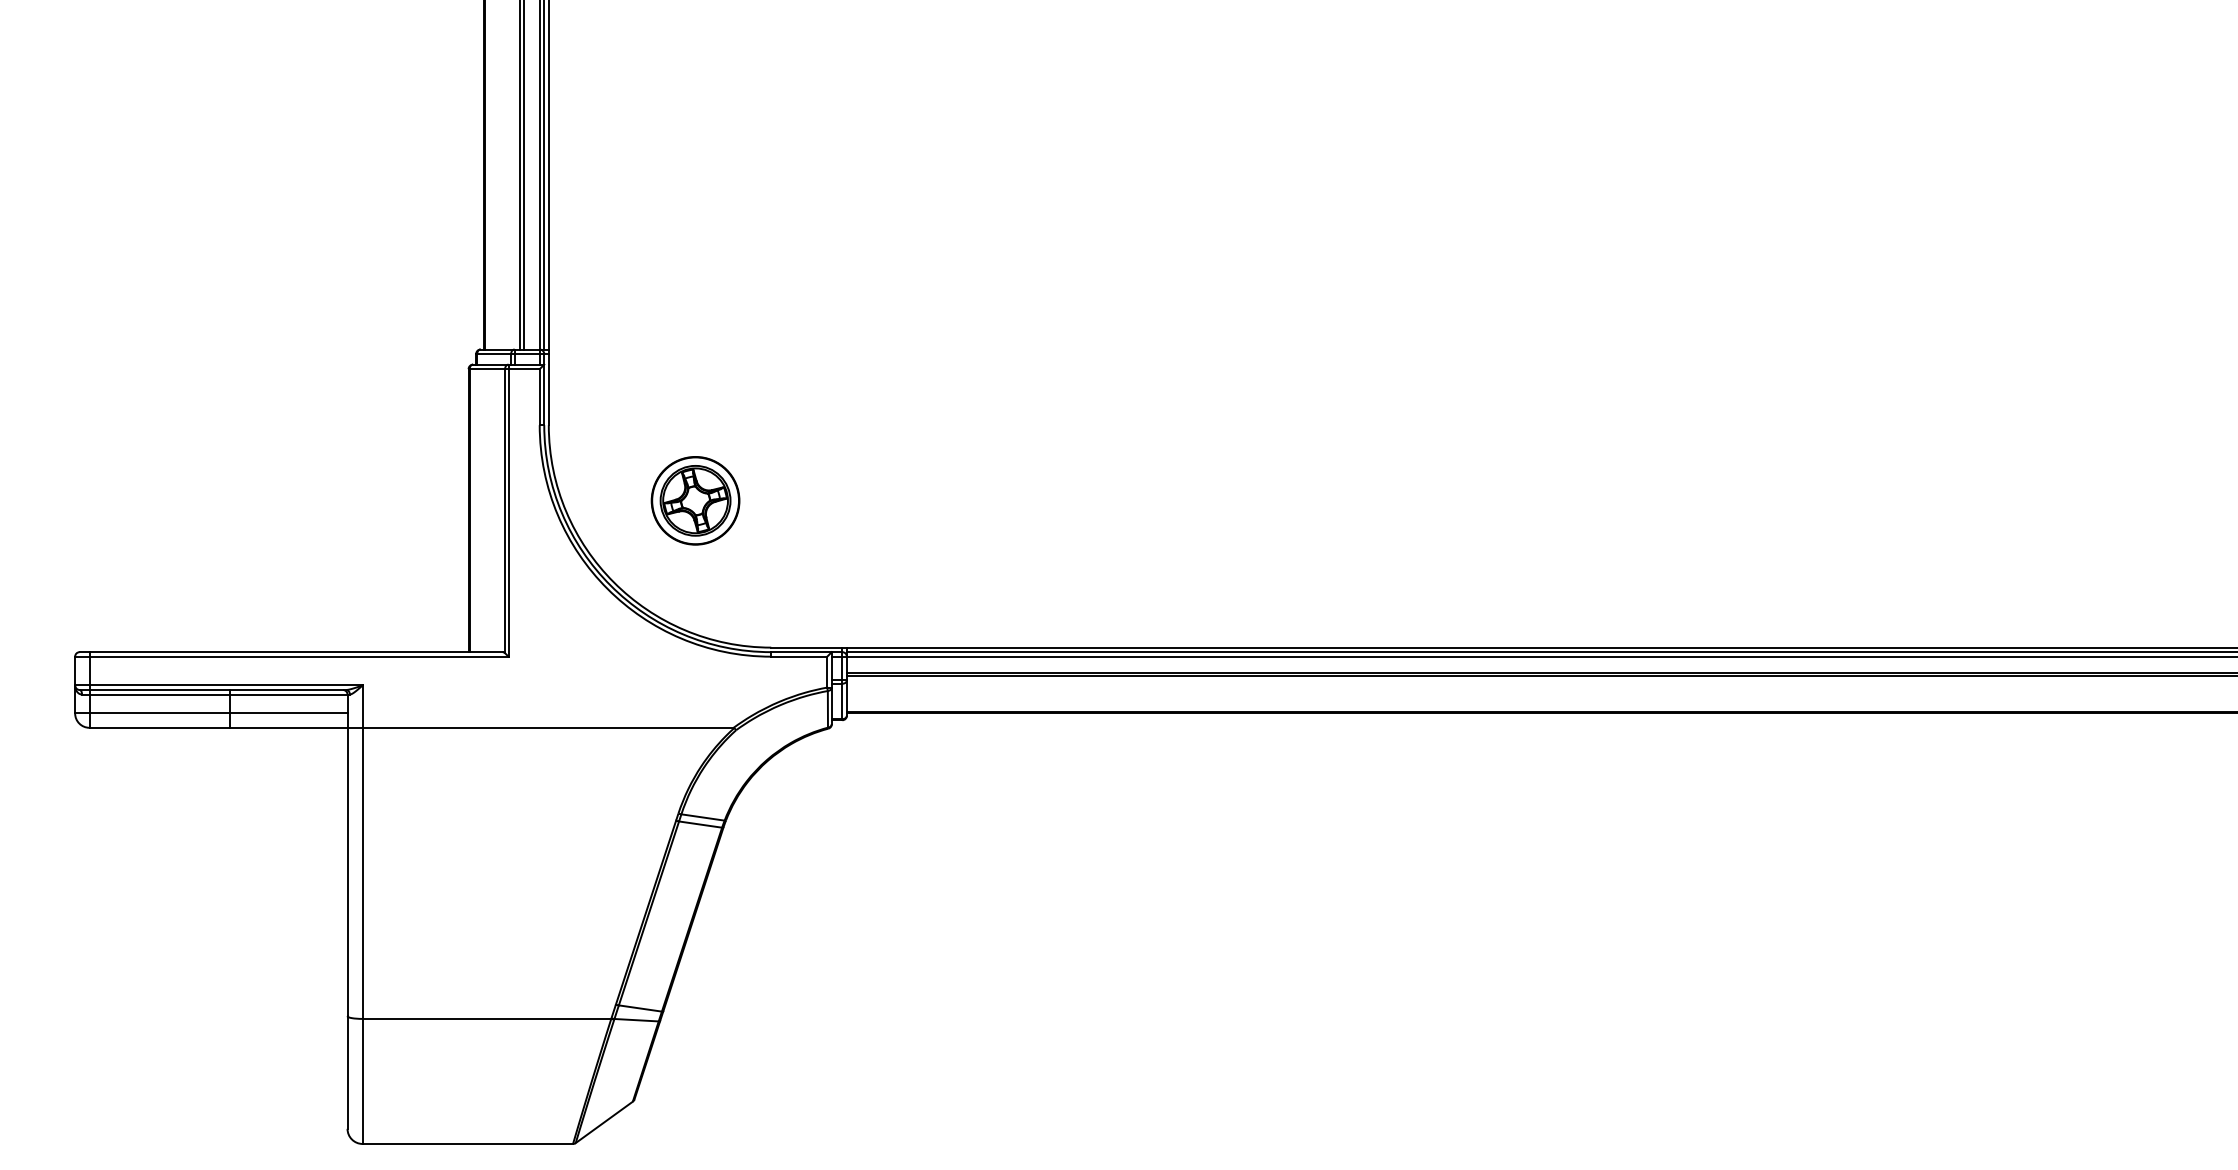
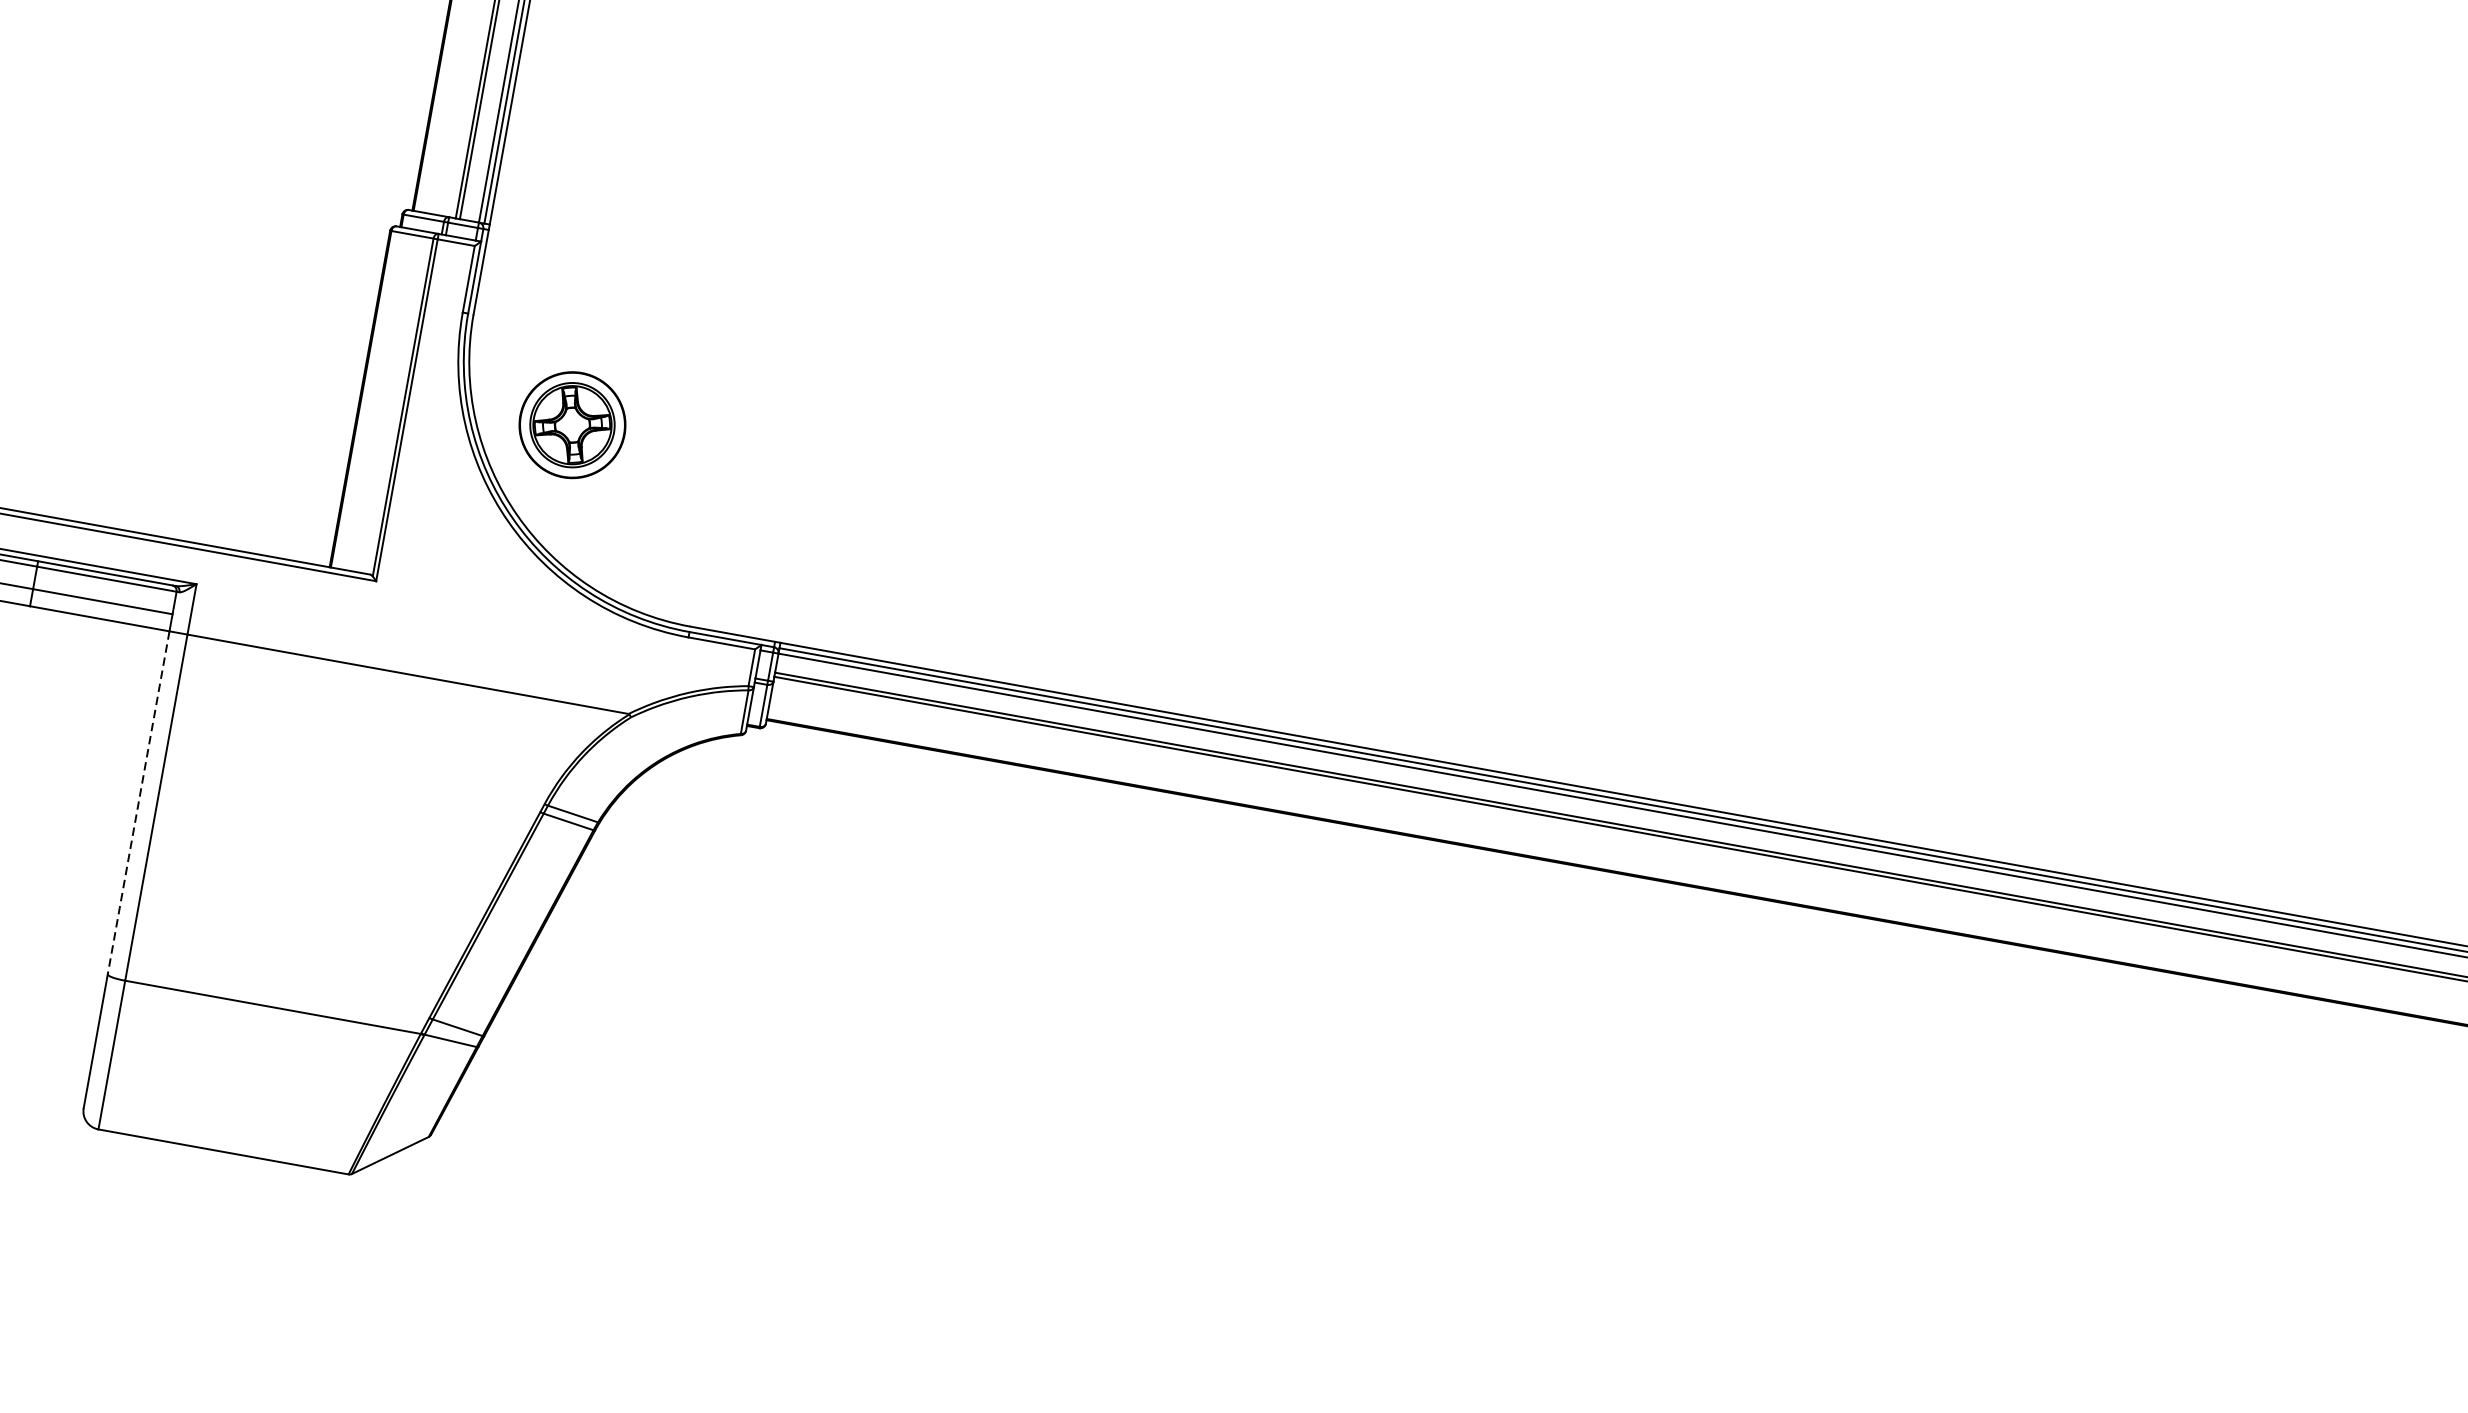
part: (695, 500) -> (572, 424), moved
line: (347, 872) -> (138, 803), solid -> dashed

